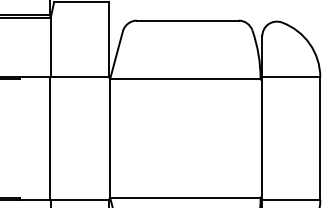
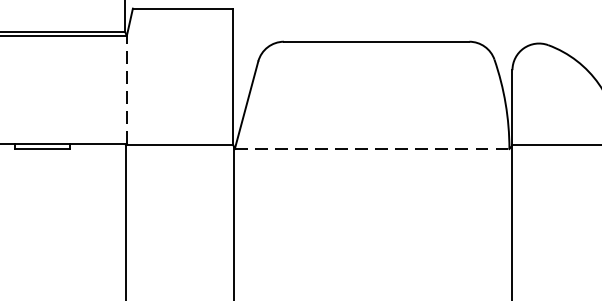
line: (50, 47) -> (126, 90), solid -> dashed
line: (185, 79) -> (372, 149), solid -> dashed

